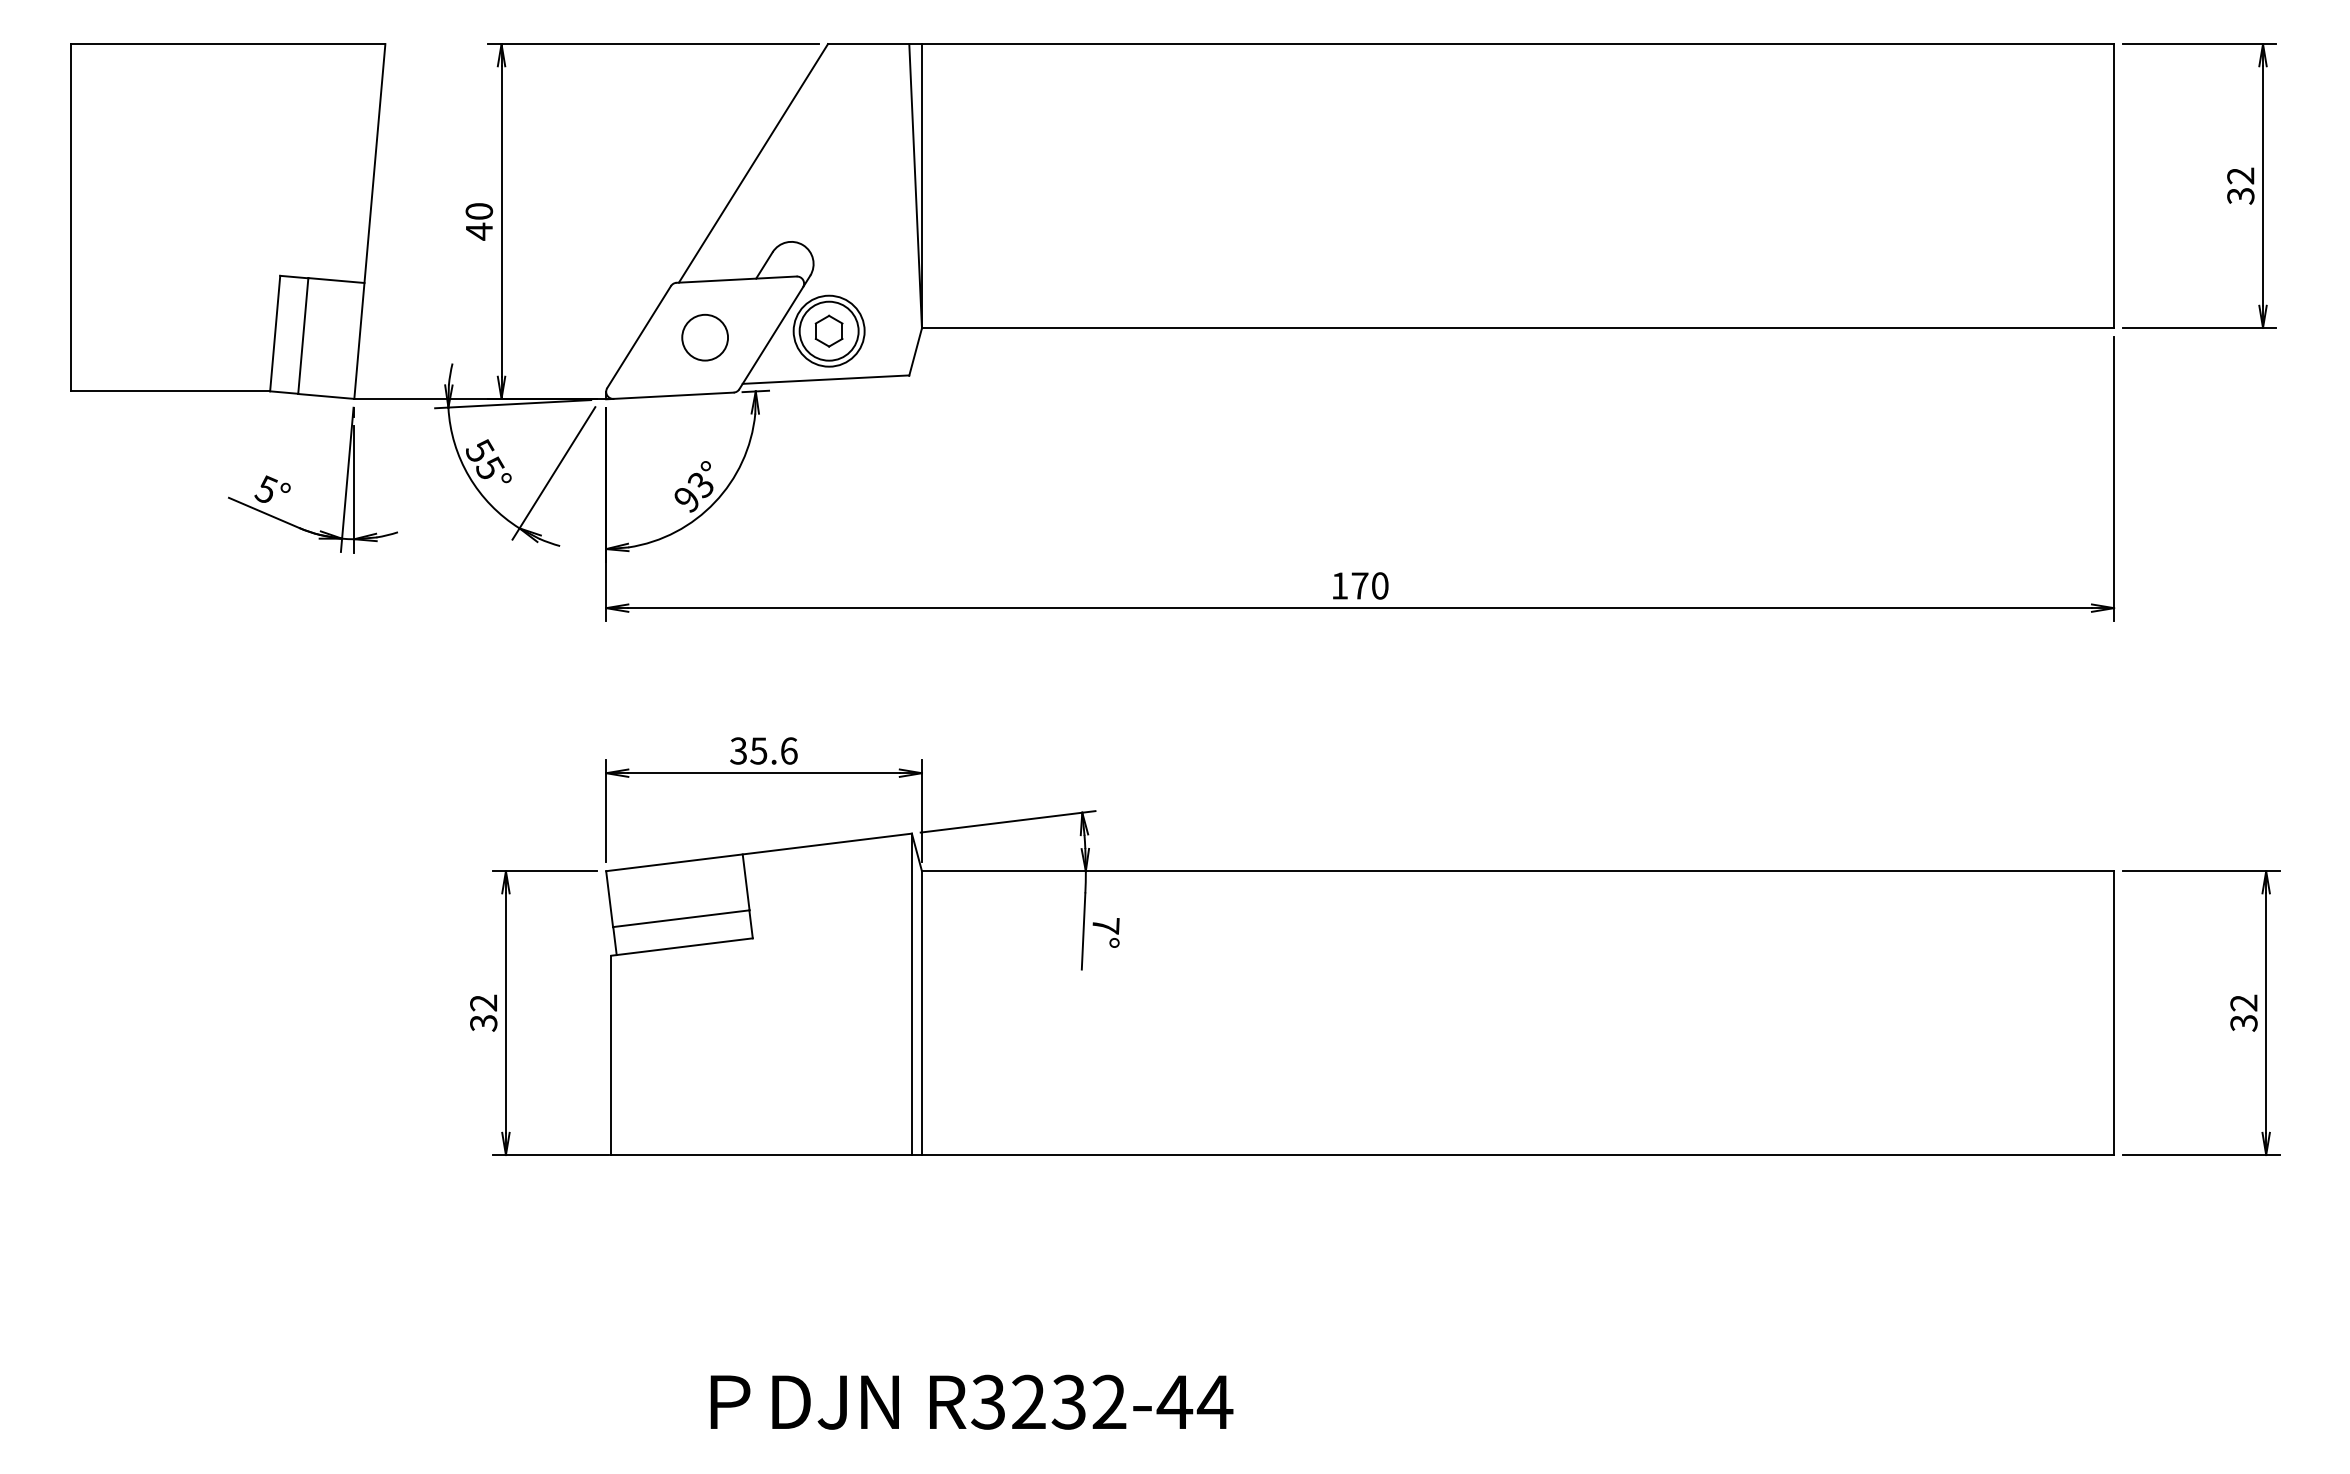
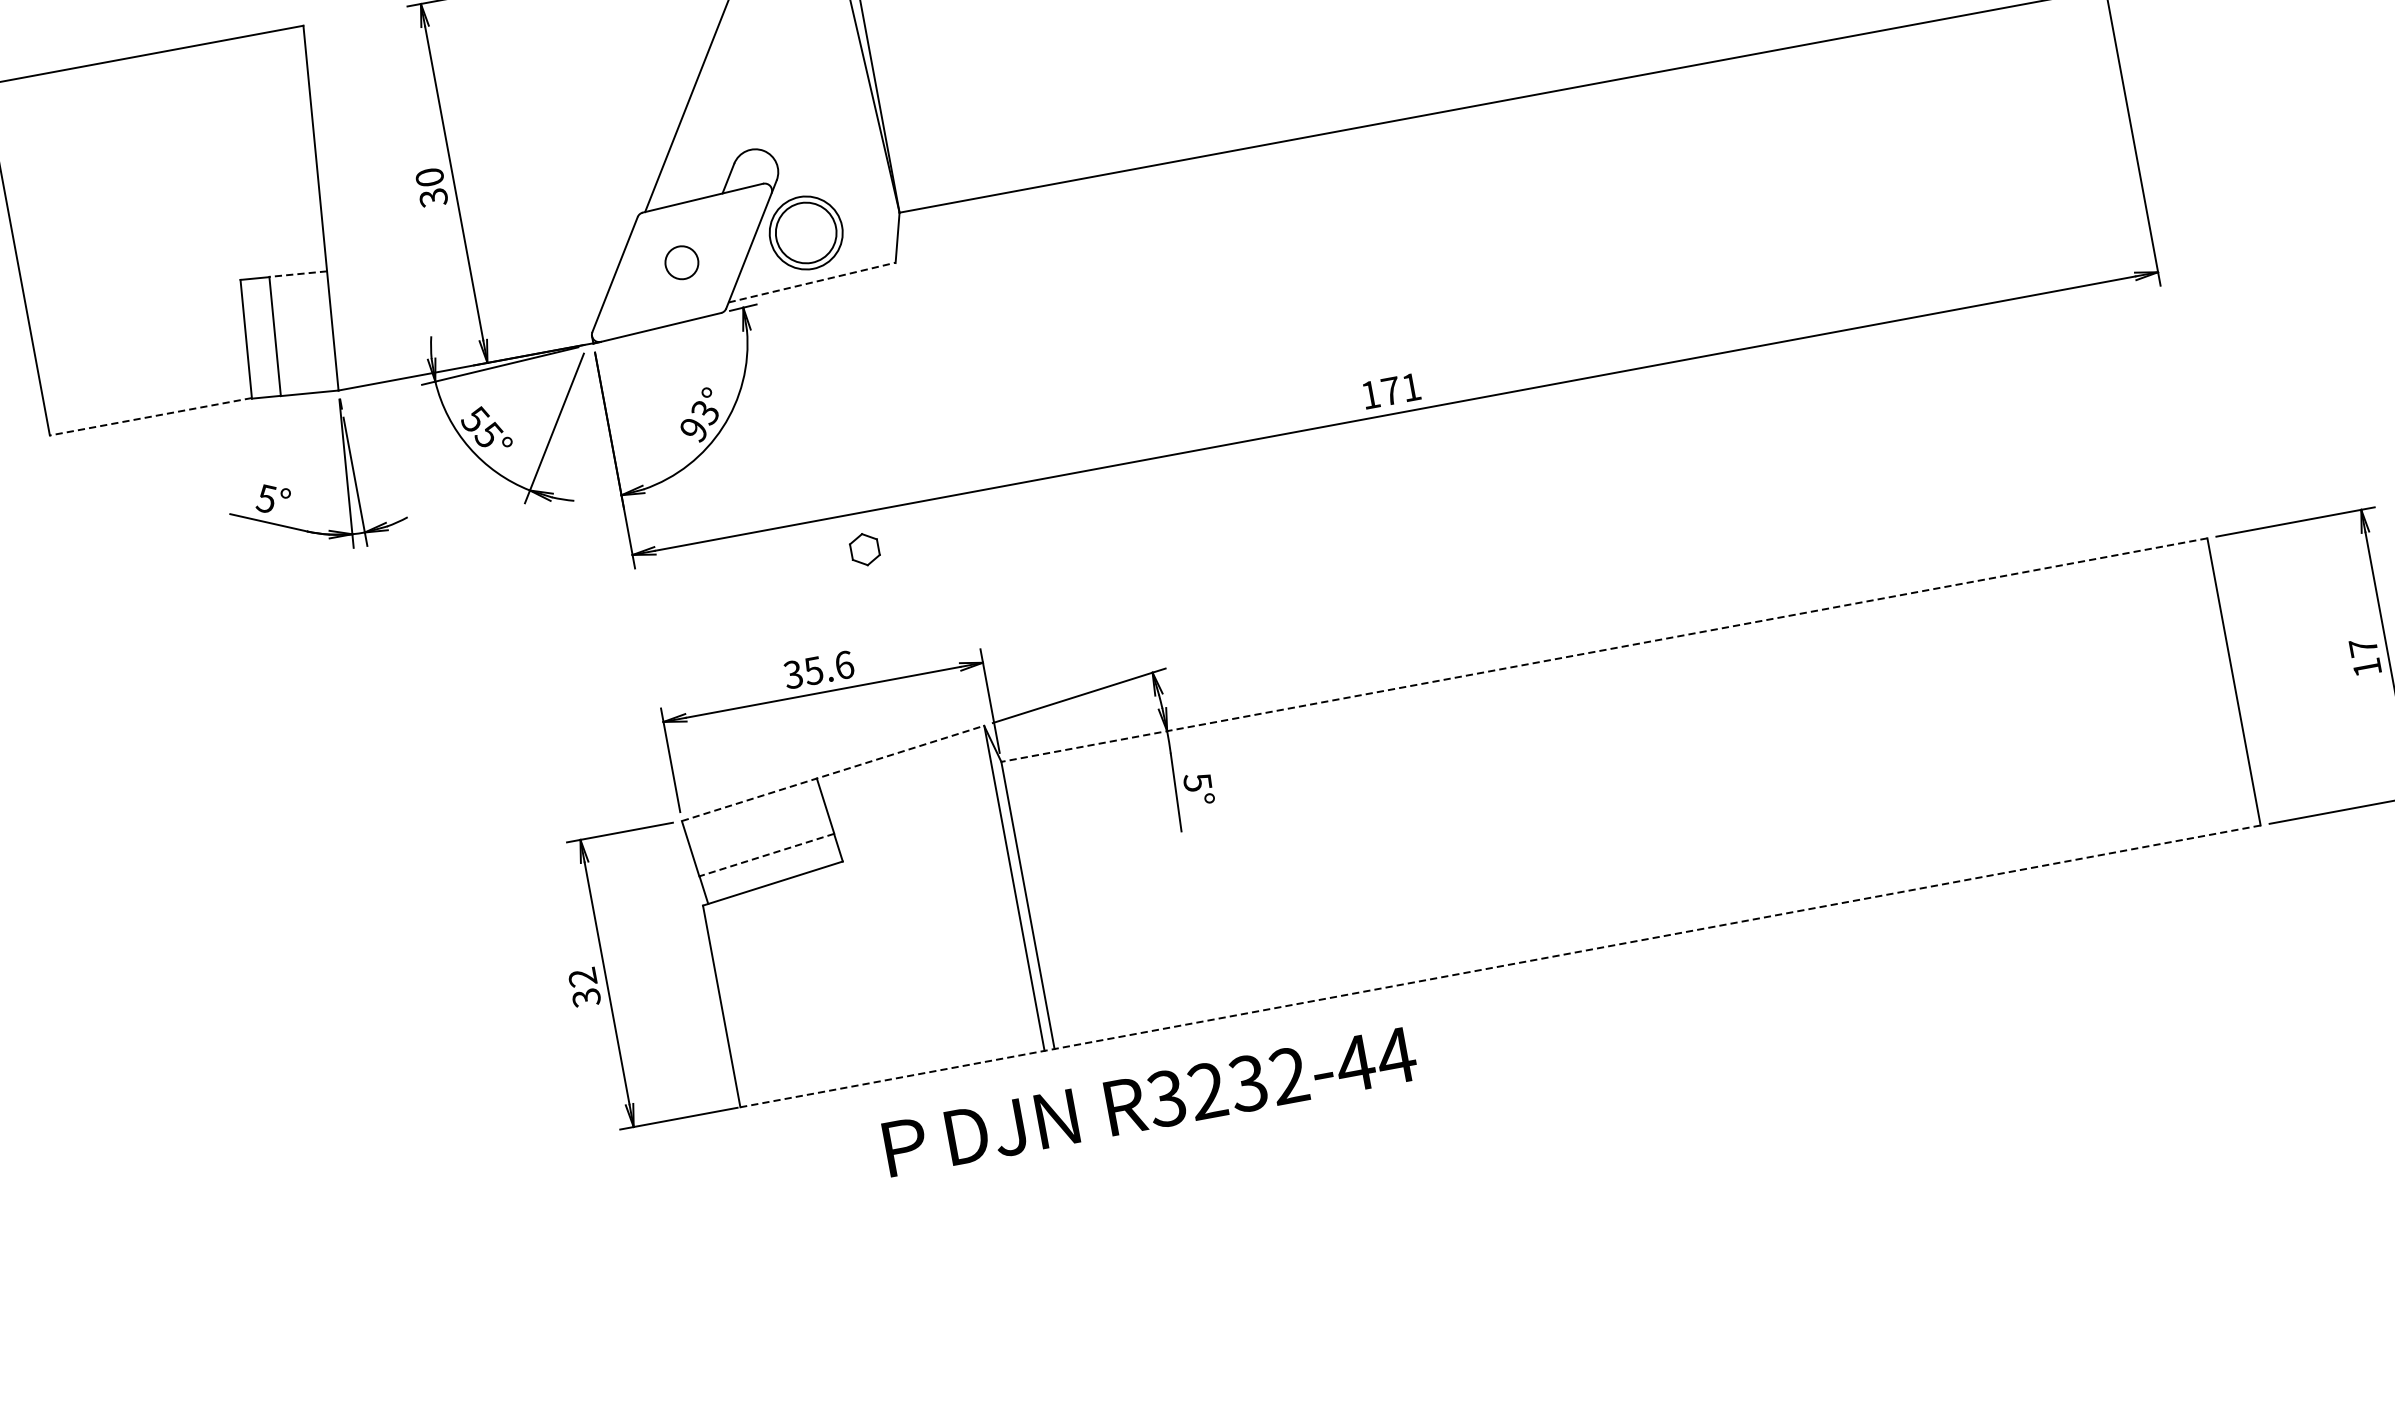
text: (479, 231) -> (433, 197), 40 -> 30
line: (335, 280) -> (297, 274), solid -> dashed
part: (828, 330) -> (864, 549), moved
circle: (704, 337) -> (681, 262), size x0.7
line: (826, 379) -> (812, 282), solid -> dashed
line: (170, 390) -> (150, 416), solid -> dashed
text: (1380, 585) -> (1411, 386), 170 -> 171
line: (759, 852) -> (833, 773), solid -> dashed
line: (1517, 871) -> (1603, 650), solid -> dashed
line: (681, 918) -> (766, 854), solid -> dashed
text: (1105, 925) -> (1197, 782), 7° -> 5°
text: (2243, 1012) -> (2364, 657), 32 -> 17
line: (1362, 1155) -> (1500, 966), solid -> dashed
text: (971, 1401) -> (1149, 1100), moved

